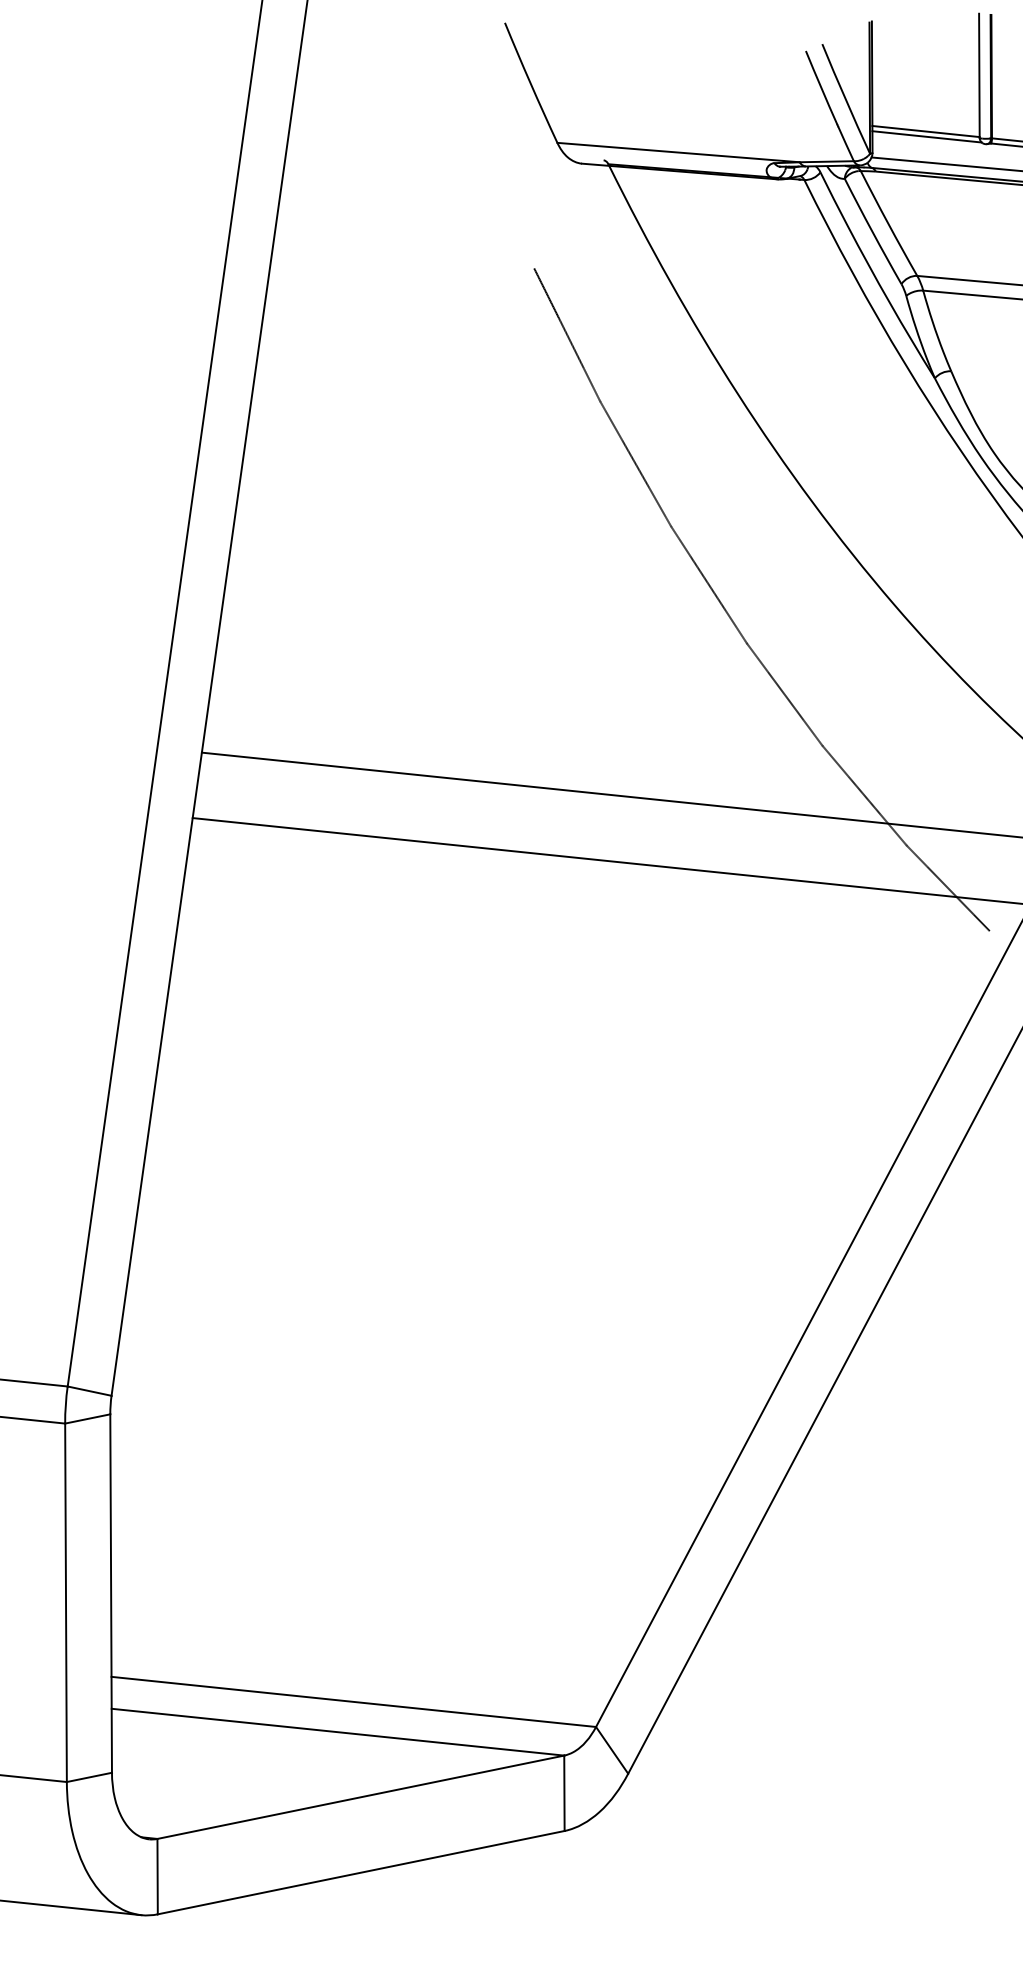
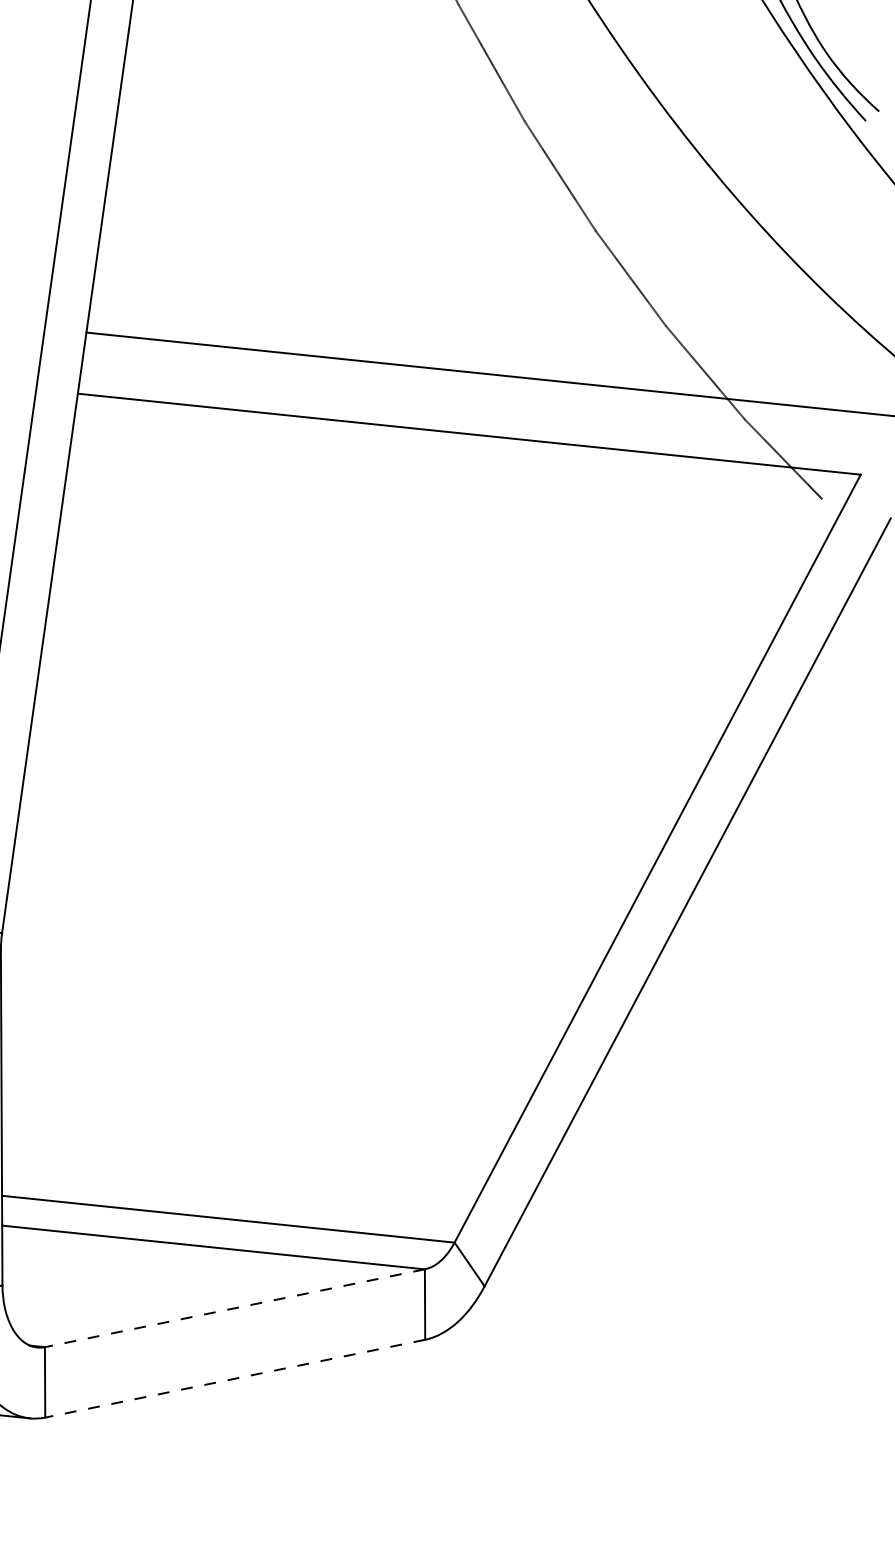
line: (360, 1797) -> (234, 1308), solid -> dashed
line: (361, 1872) -> (235, 1378), solid -> dashed

